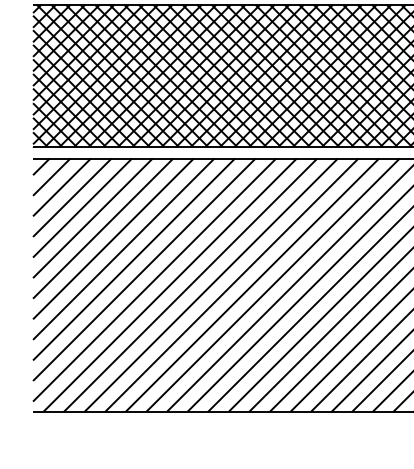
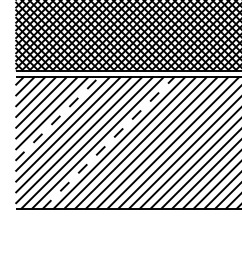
line: (113, 238) -> (57, 118), solid -> dashed
line: (210, 284) -> (108, 142), solid -> dashed

